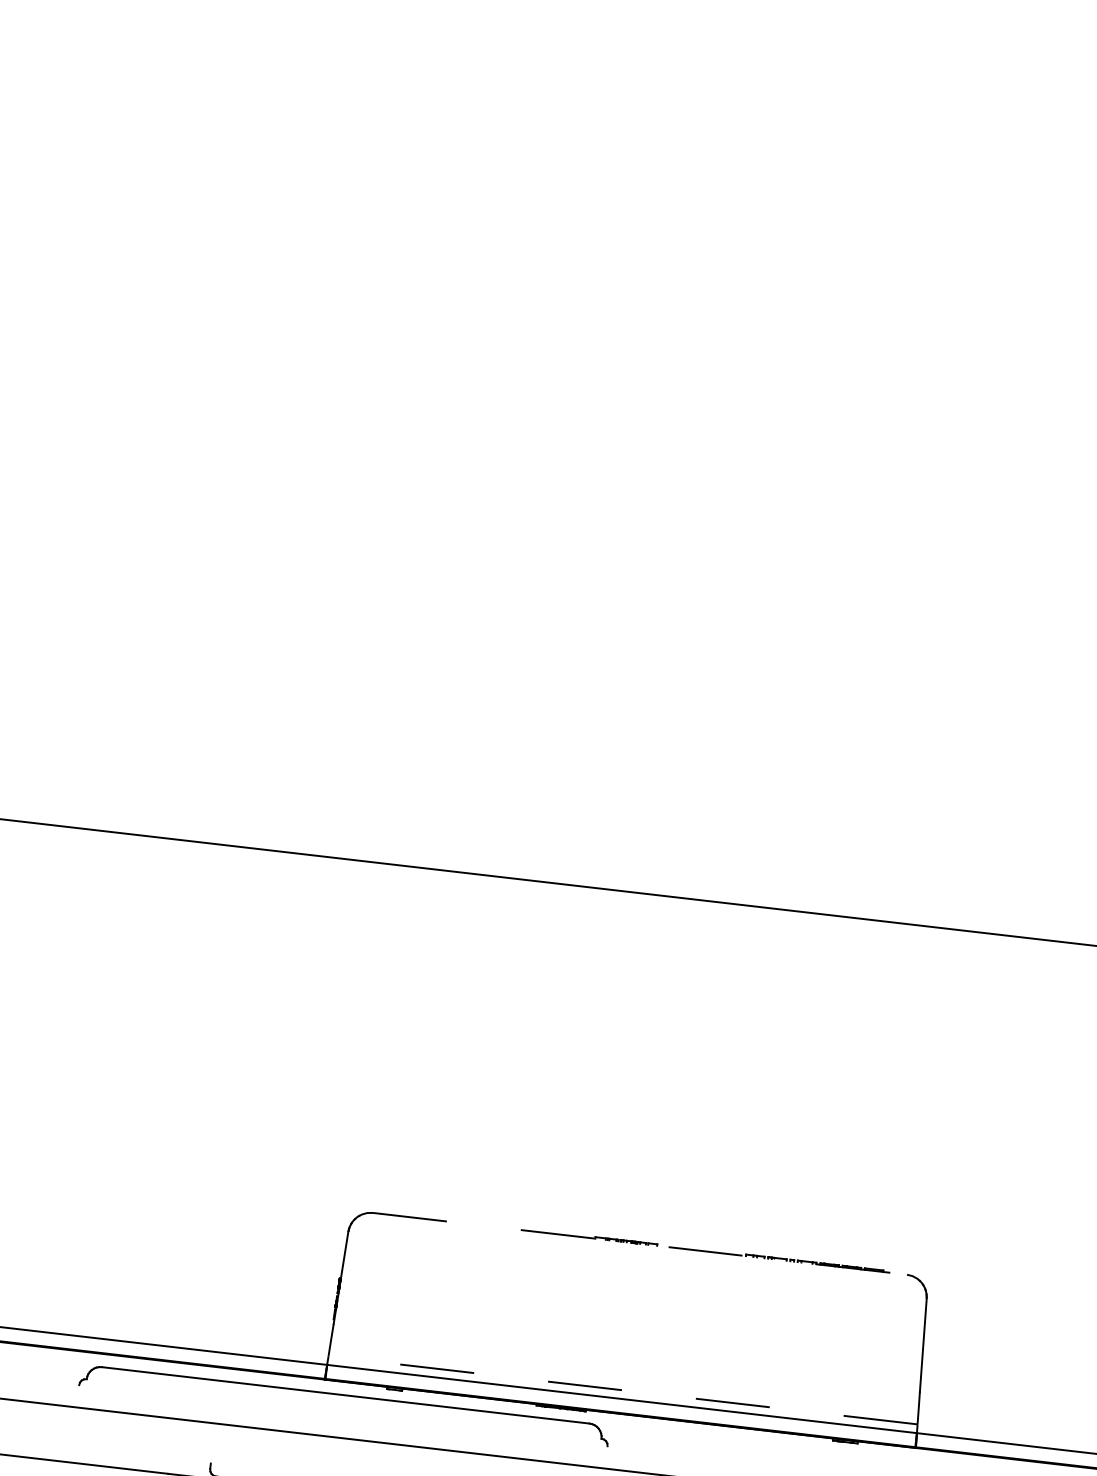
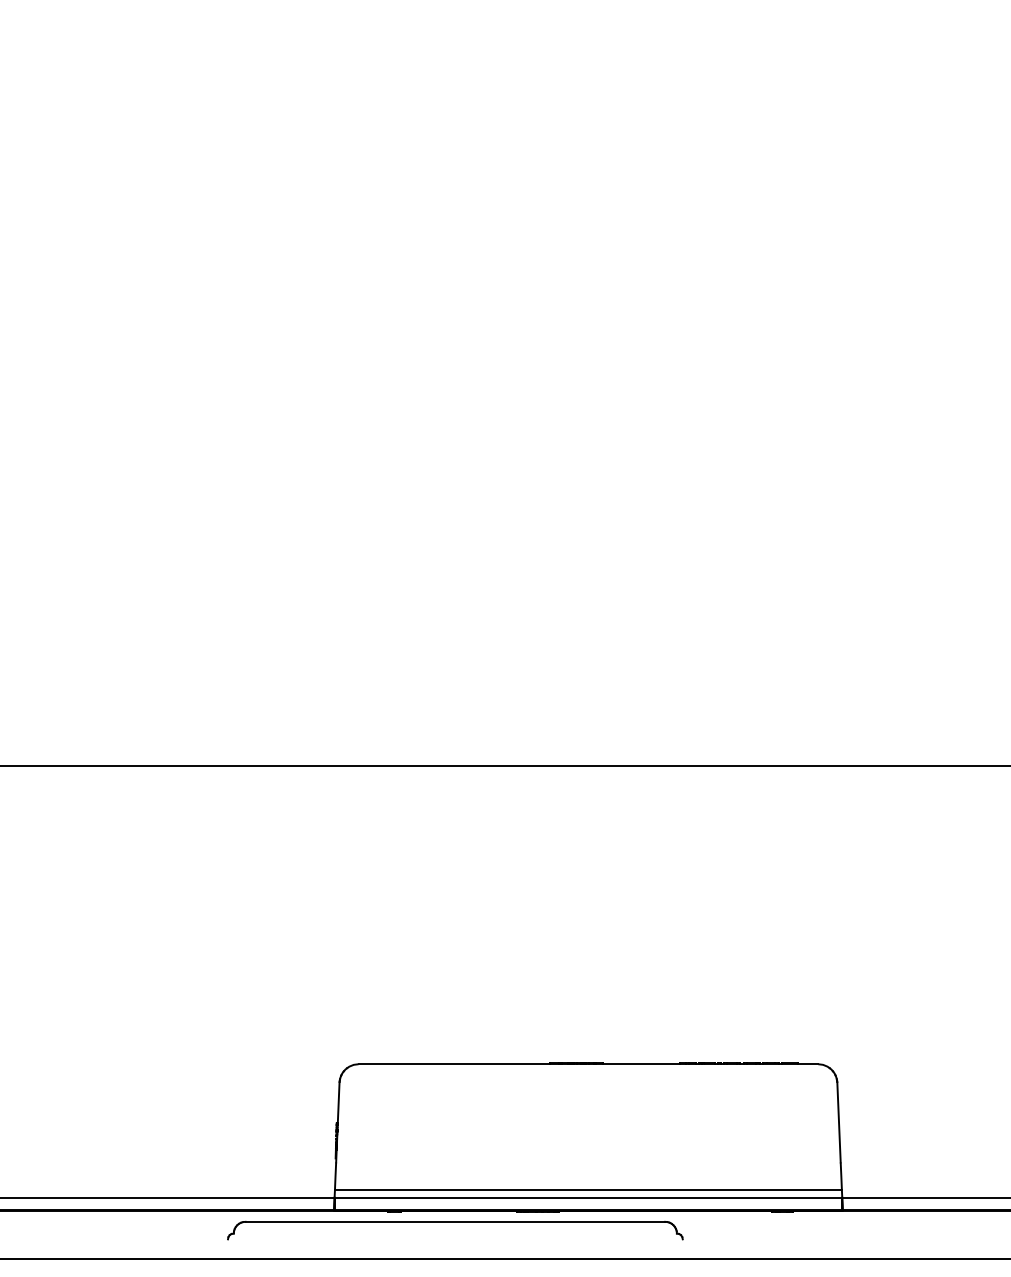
line: (640, 1244) -> (588, 1064), dashed -> solid
line: (621, 1390) -> (587, 1190), dashed -> solid
part: (345, 1396) -> (455, 1222), moved

